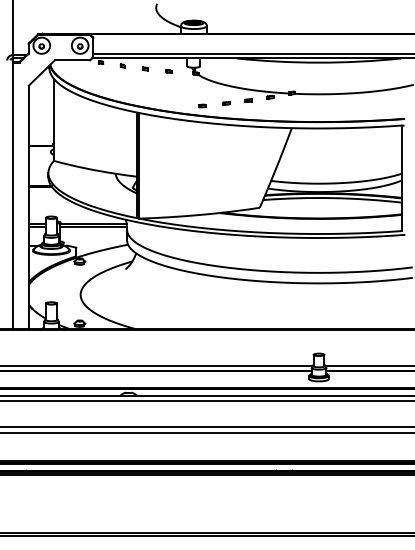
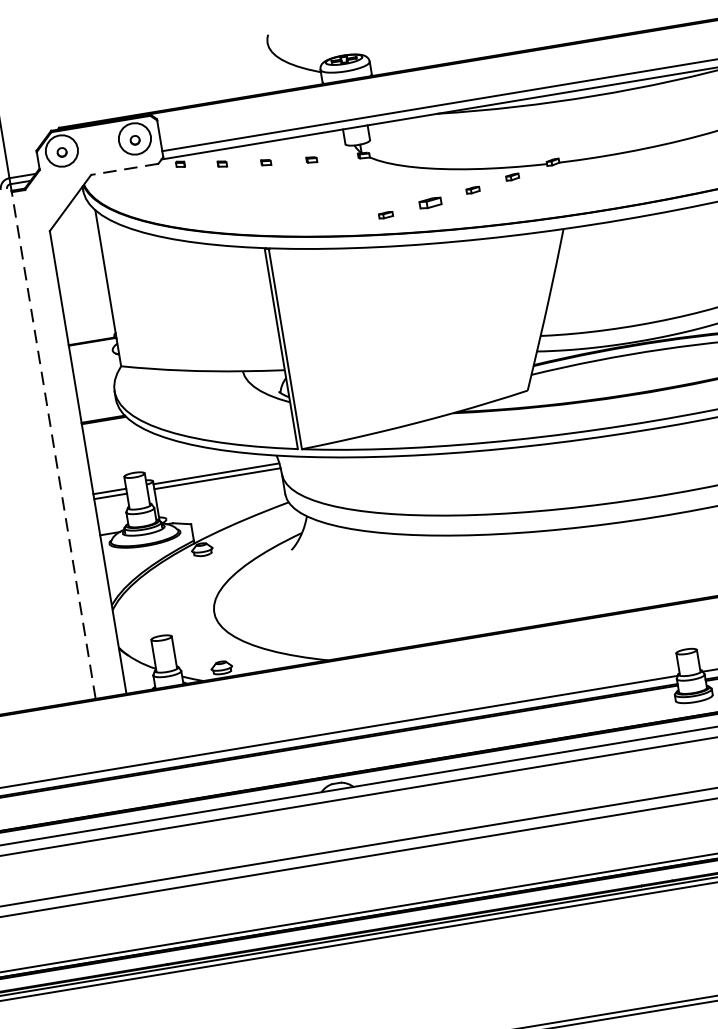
line: (72, 60) -> (124, 169), solid -> dashed
part: (226, 103) -> (431, 202), size x1.6
line: (12, 195) -> (53, 445), solid -> dashed

